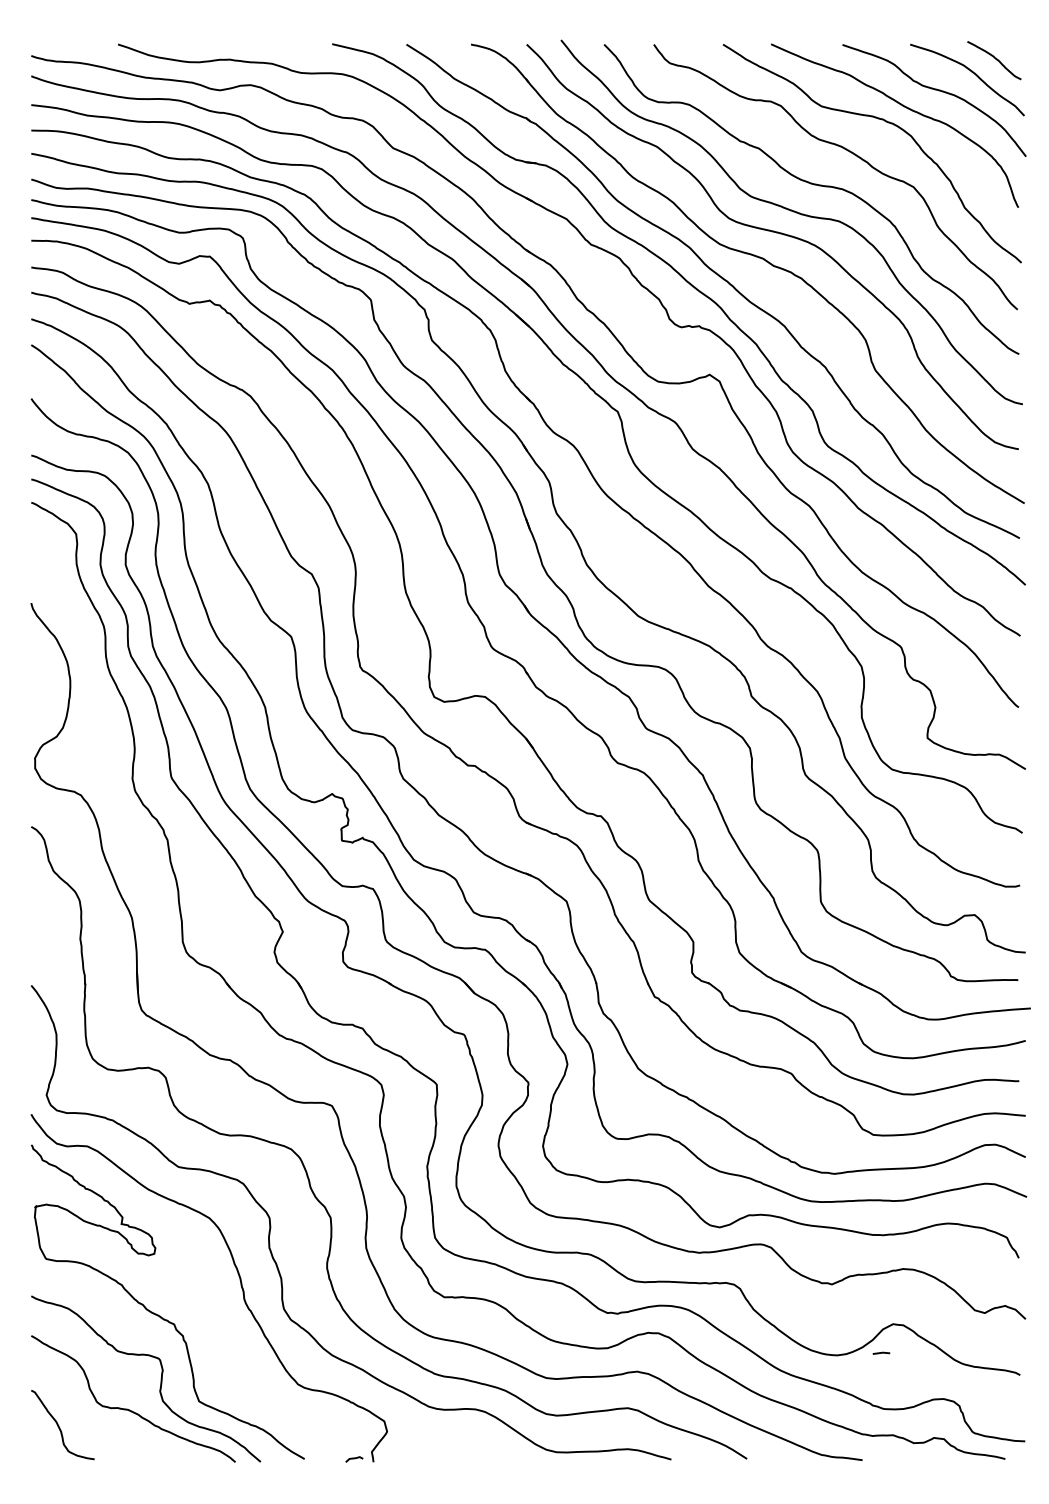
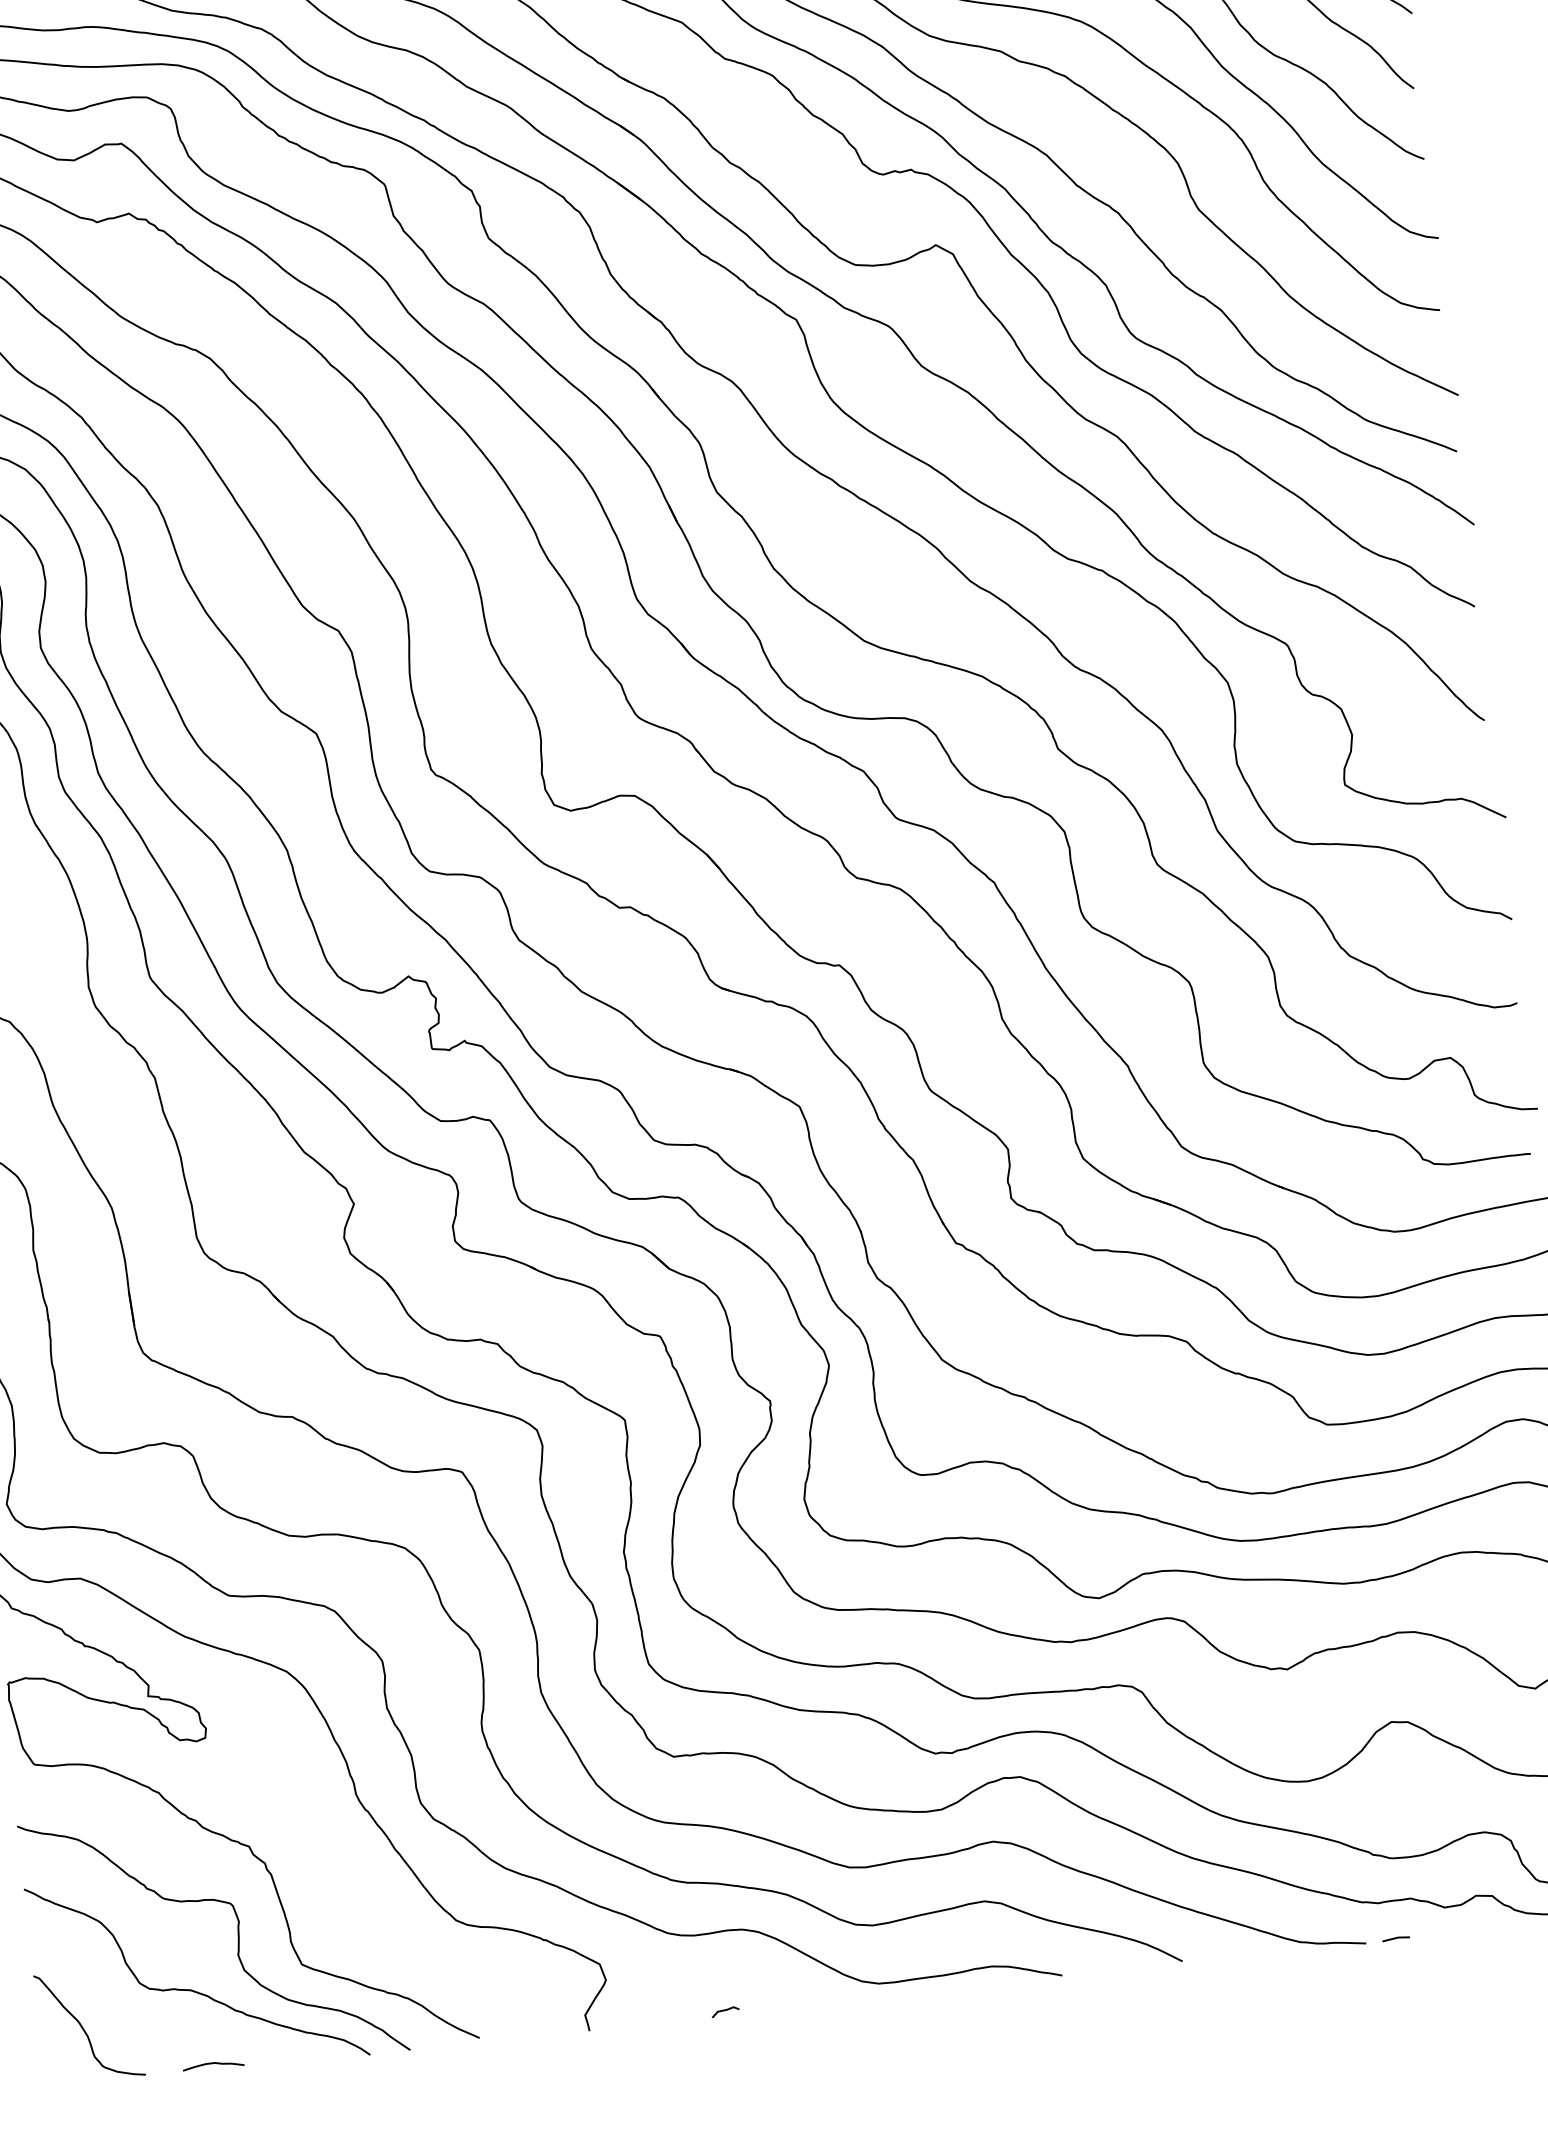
line: (881, 1352) -> (1396, 1937), moved
curve: (137, 1457) -> (213, 2064), added
line: (354, 1459) -> (725, 2011), moved

